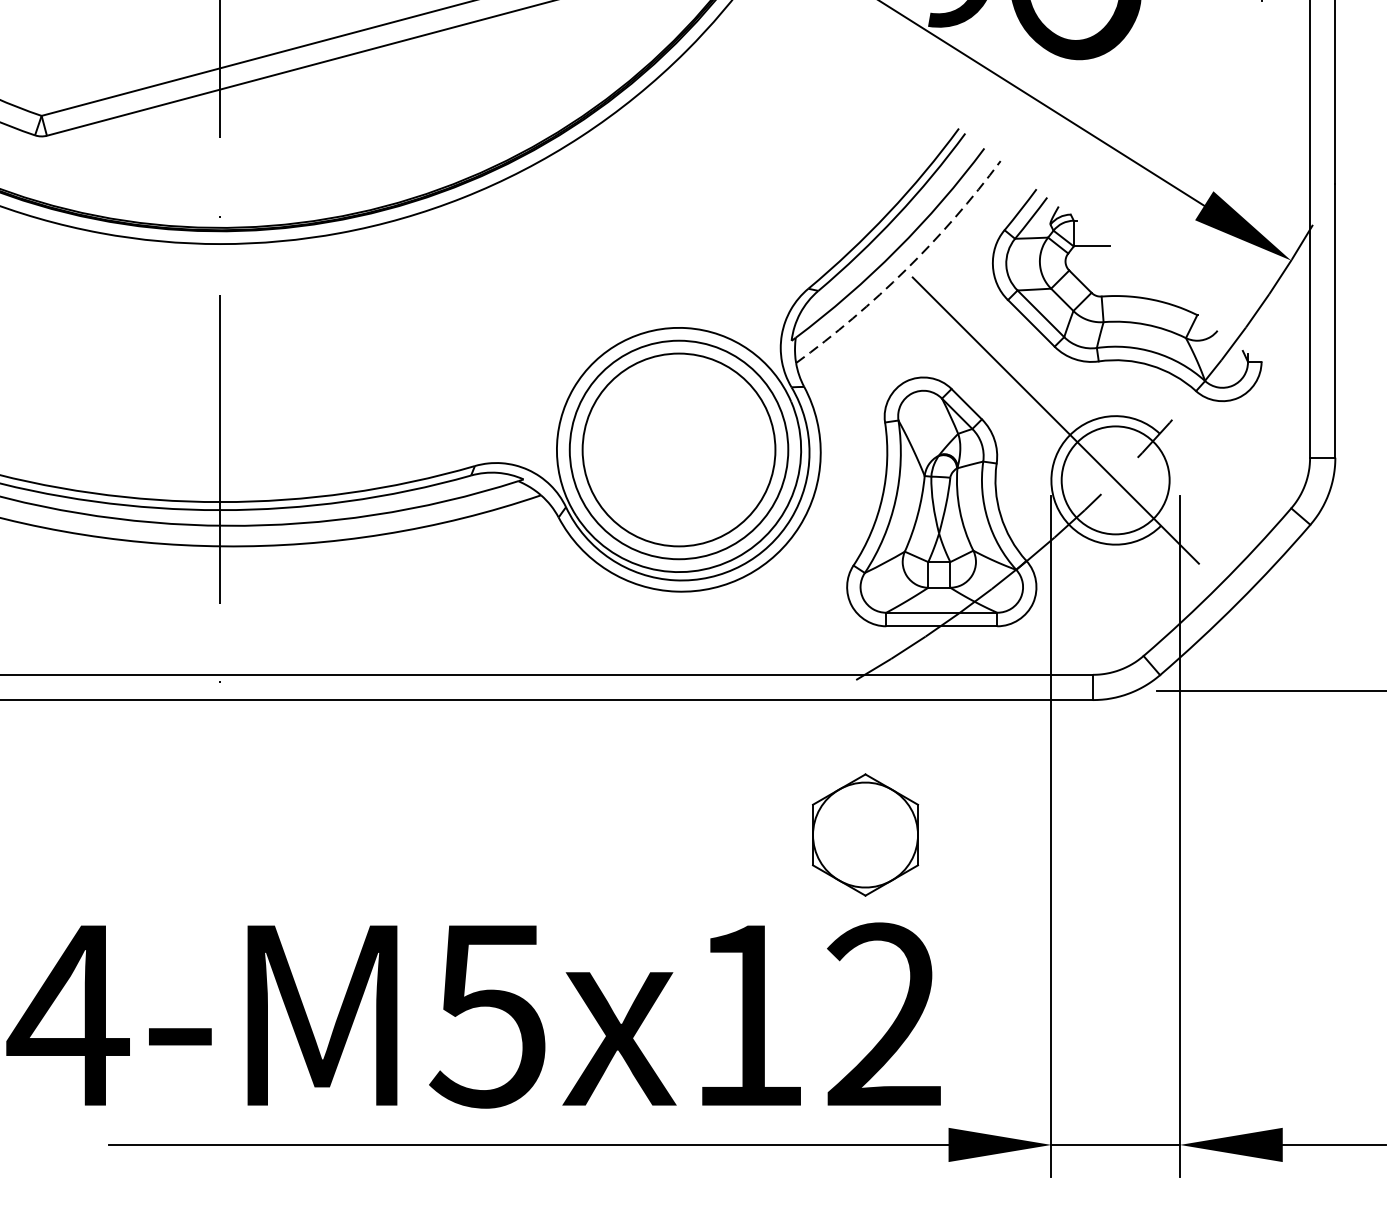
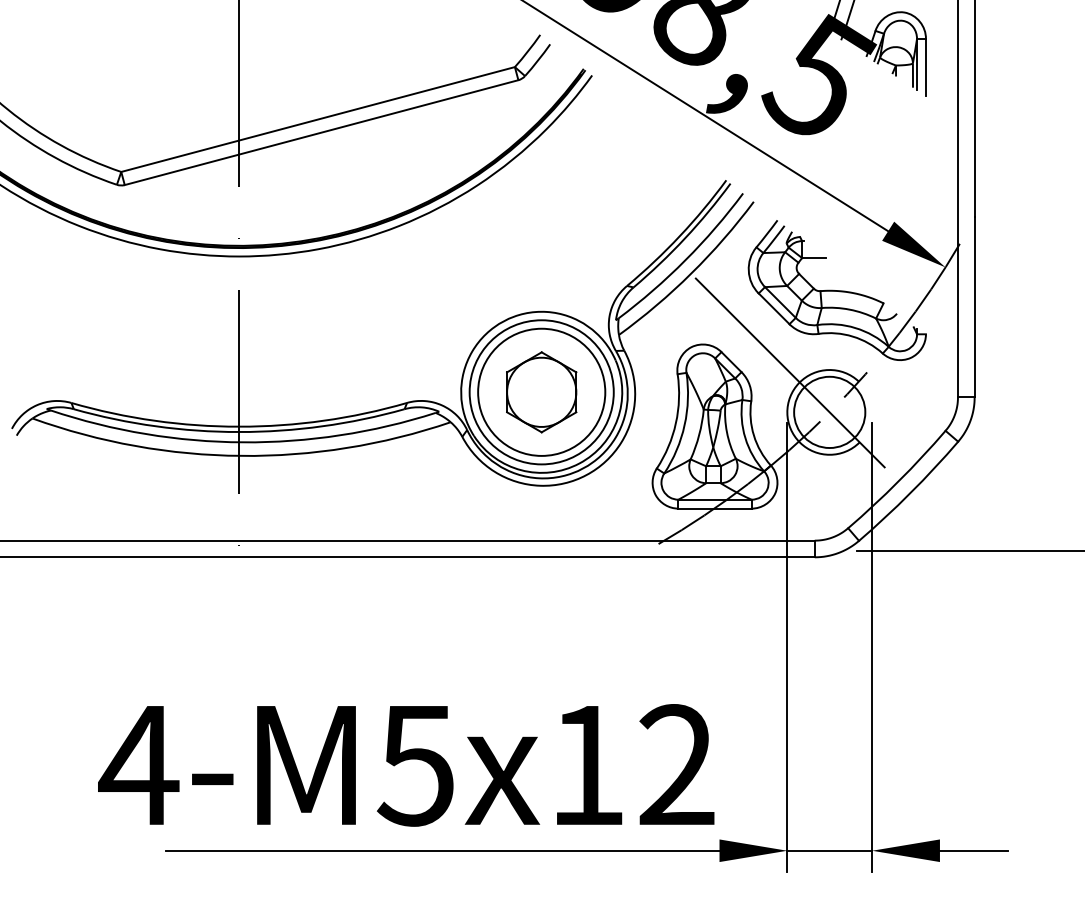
arc: (906, 269) -> (691, 273), dashed -> solid
part: (865, 835) -> (541, 392), moved

